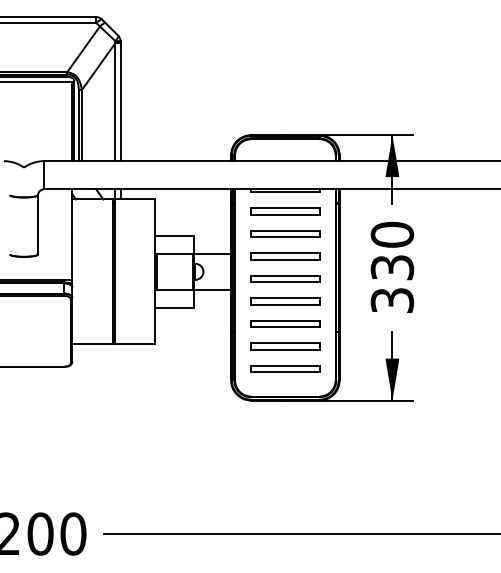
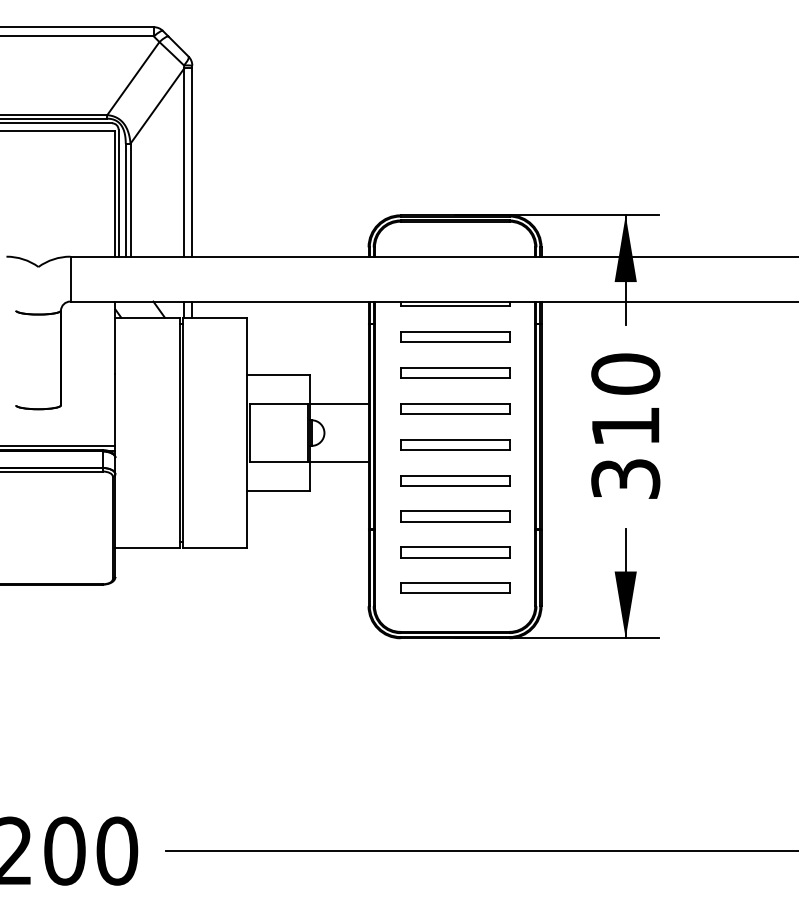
text: (392, 267) -> (625, 426), 330 -> 310

